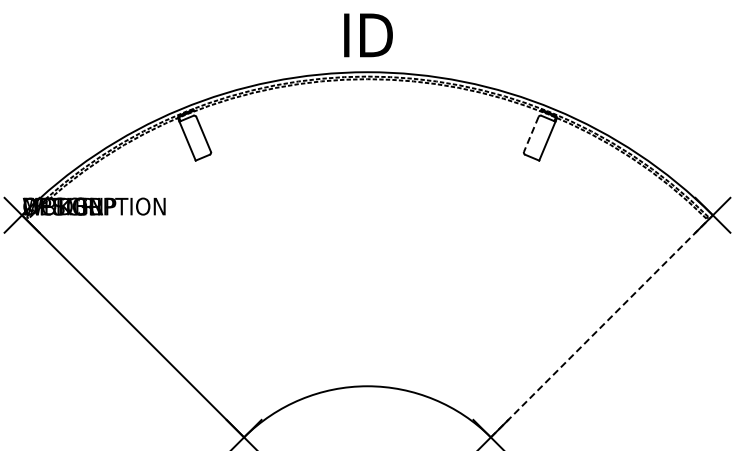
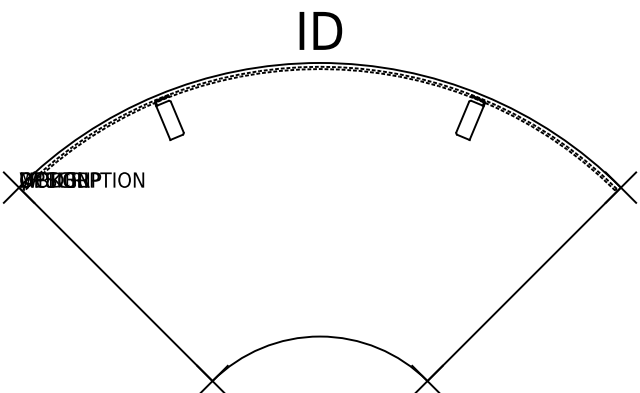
line: (531, 134) -> (462, 117), dashed -> solid
line: (602, 326) -> (524, 284), dashed -> solid

